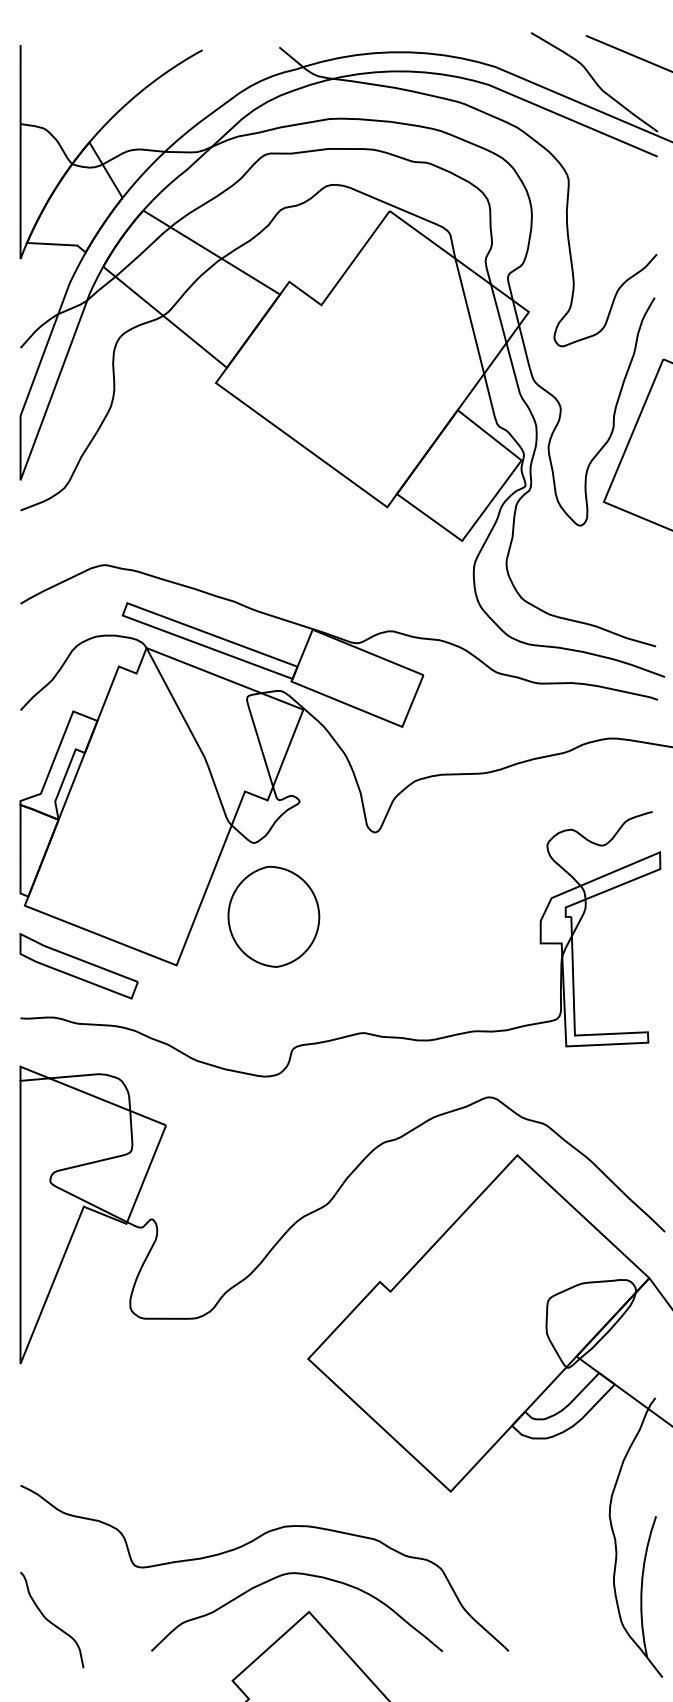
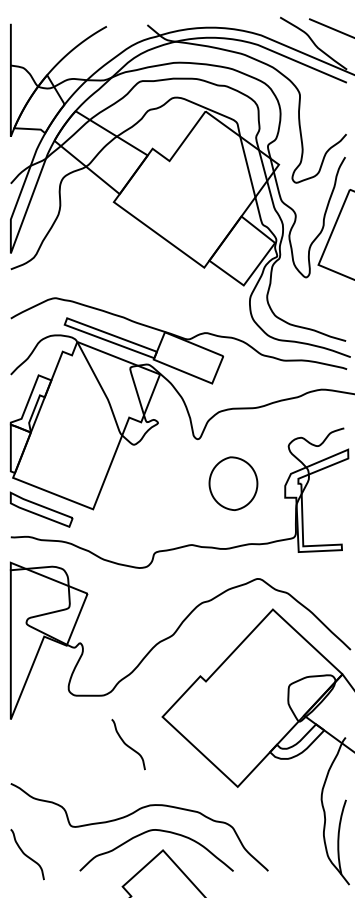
part: (273, 916) -> (233, 483), moved
curve: (241, 1411) -> (127, 744), added

